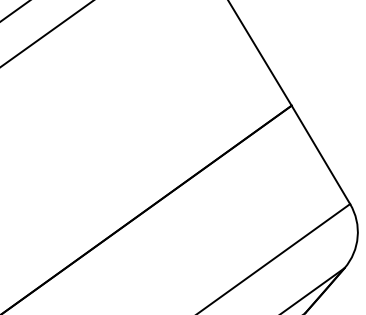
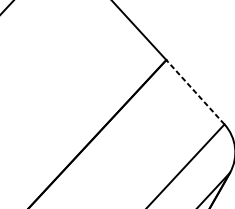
line: (320, 154) -> (195, 92), solid -> dashed

